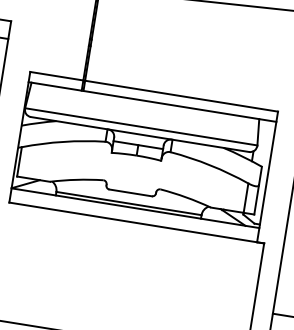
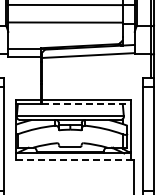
line: (180, 106) -> (86, 104), solid -> dashed
line: (137, 224) -> (75, 160), solid -> dashed

